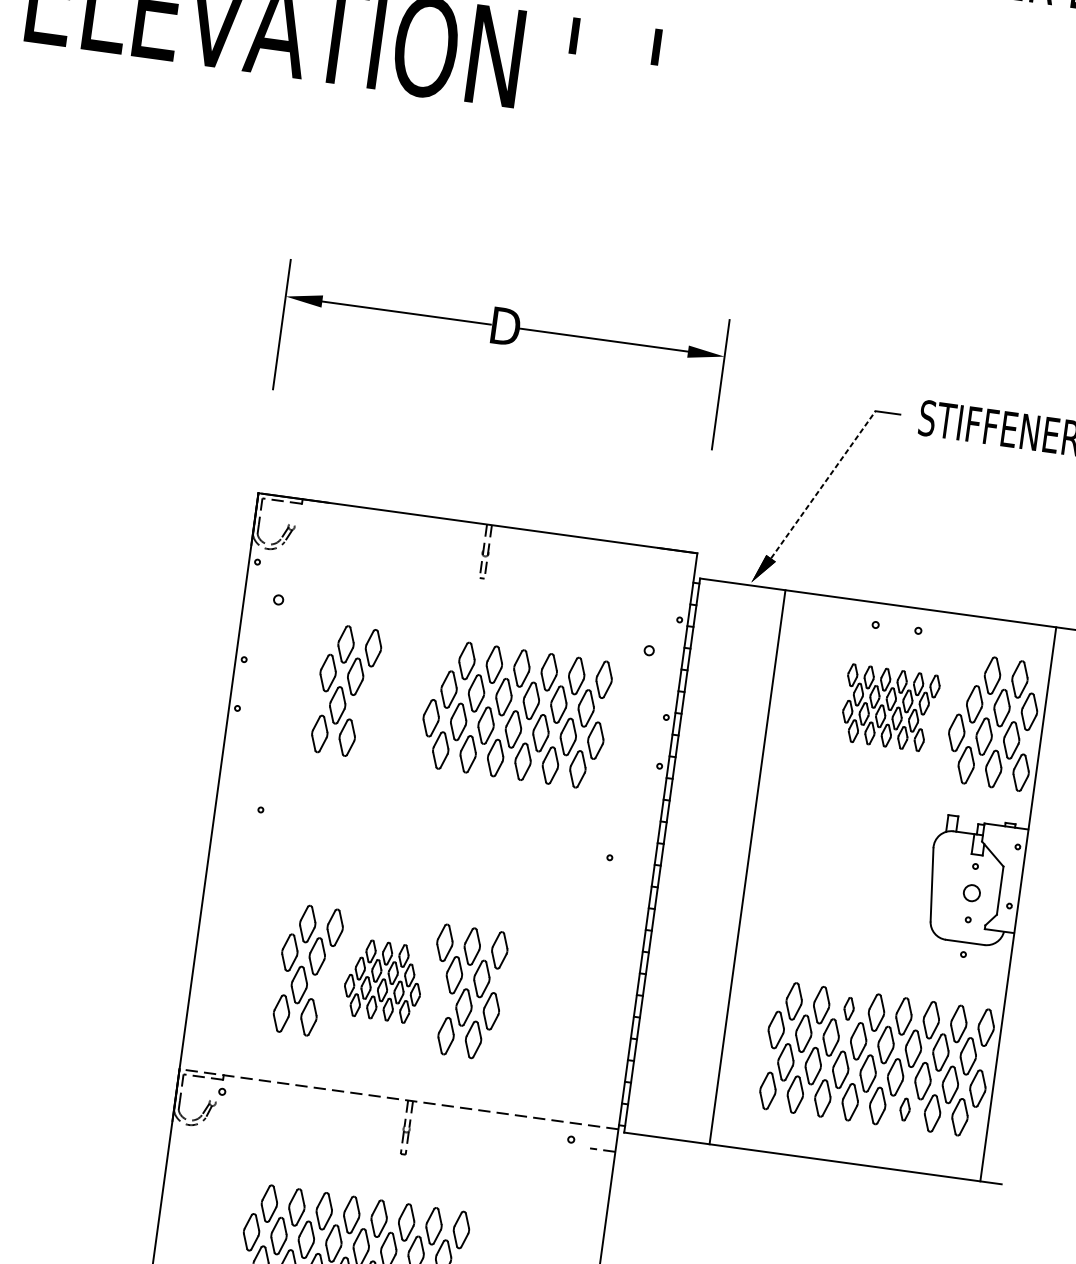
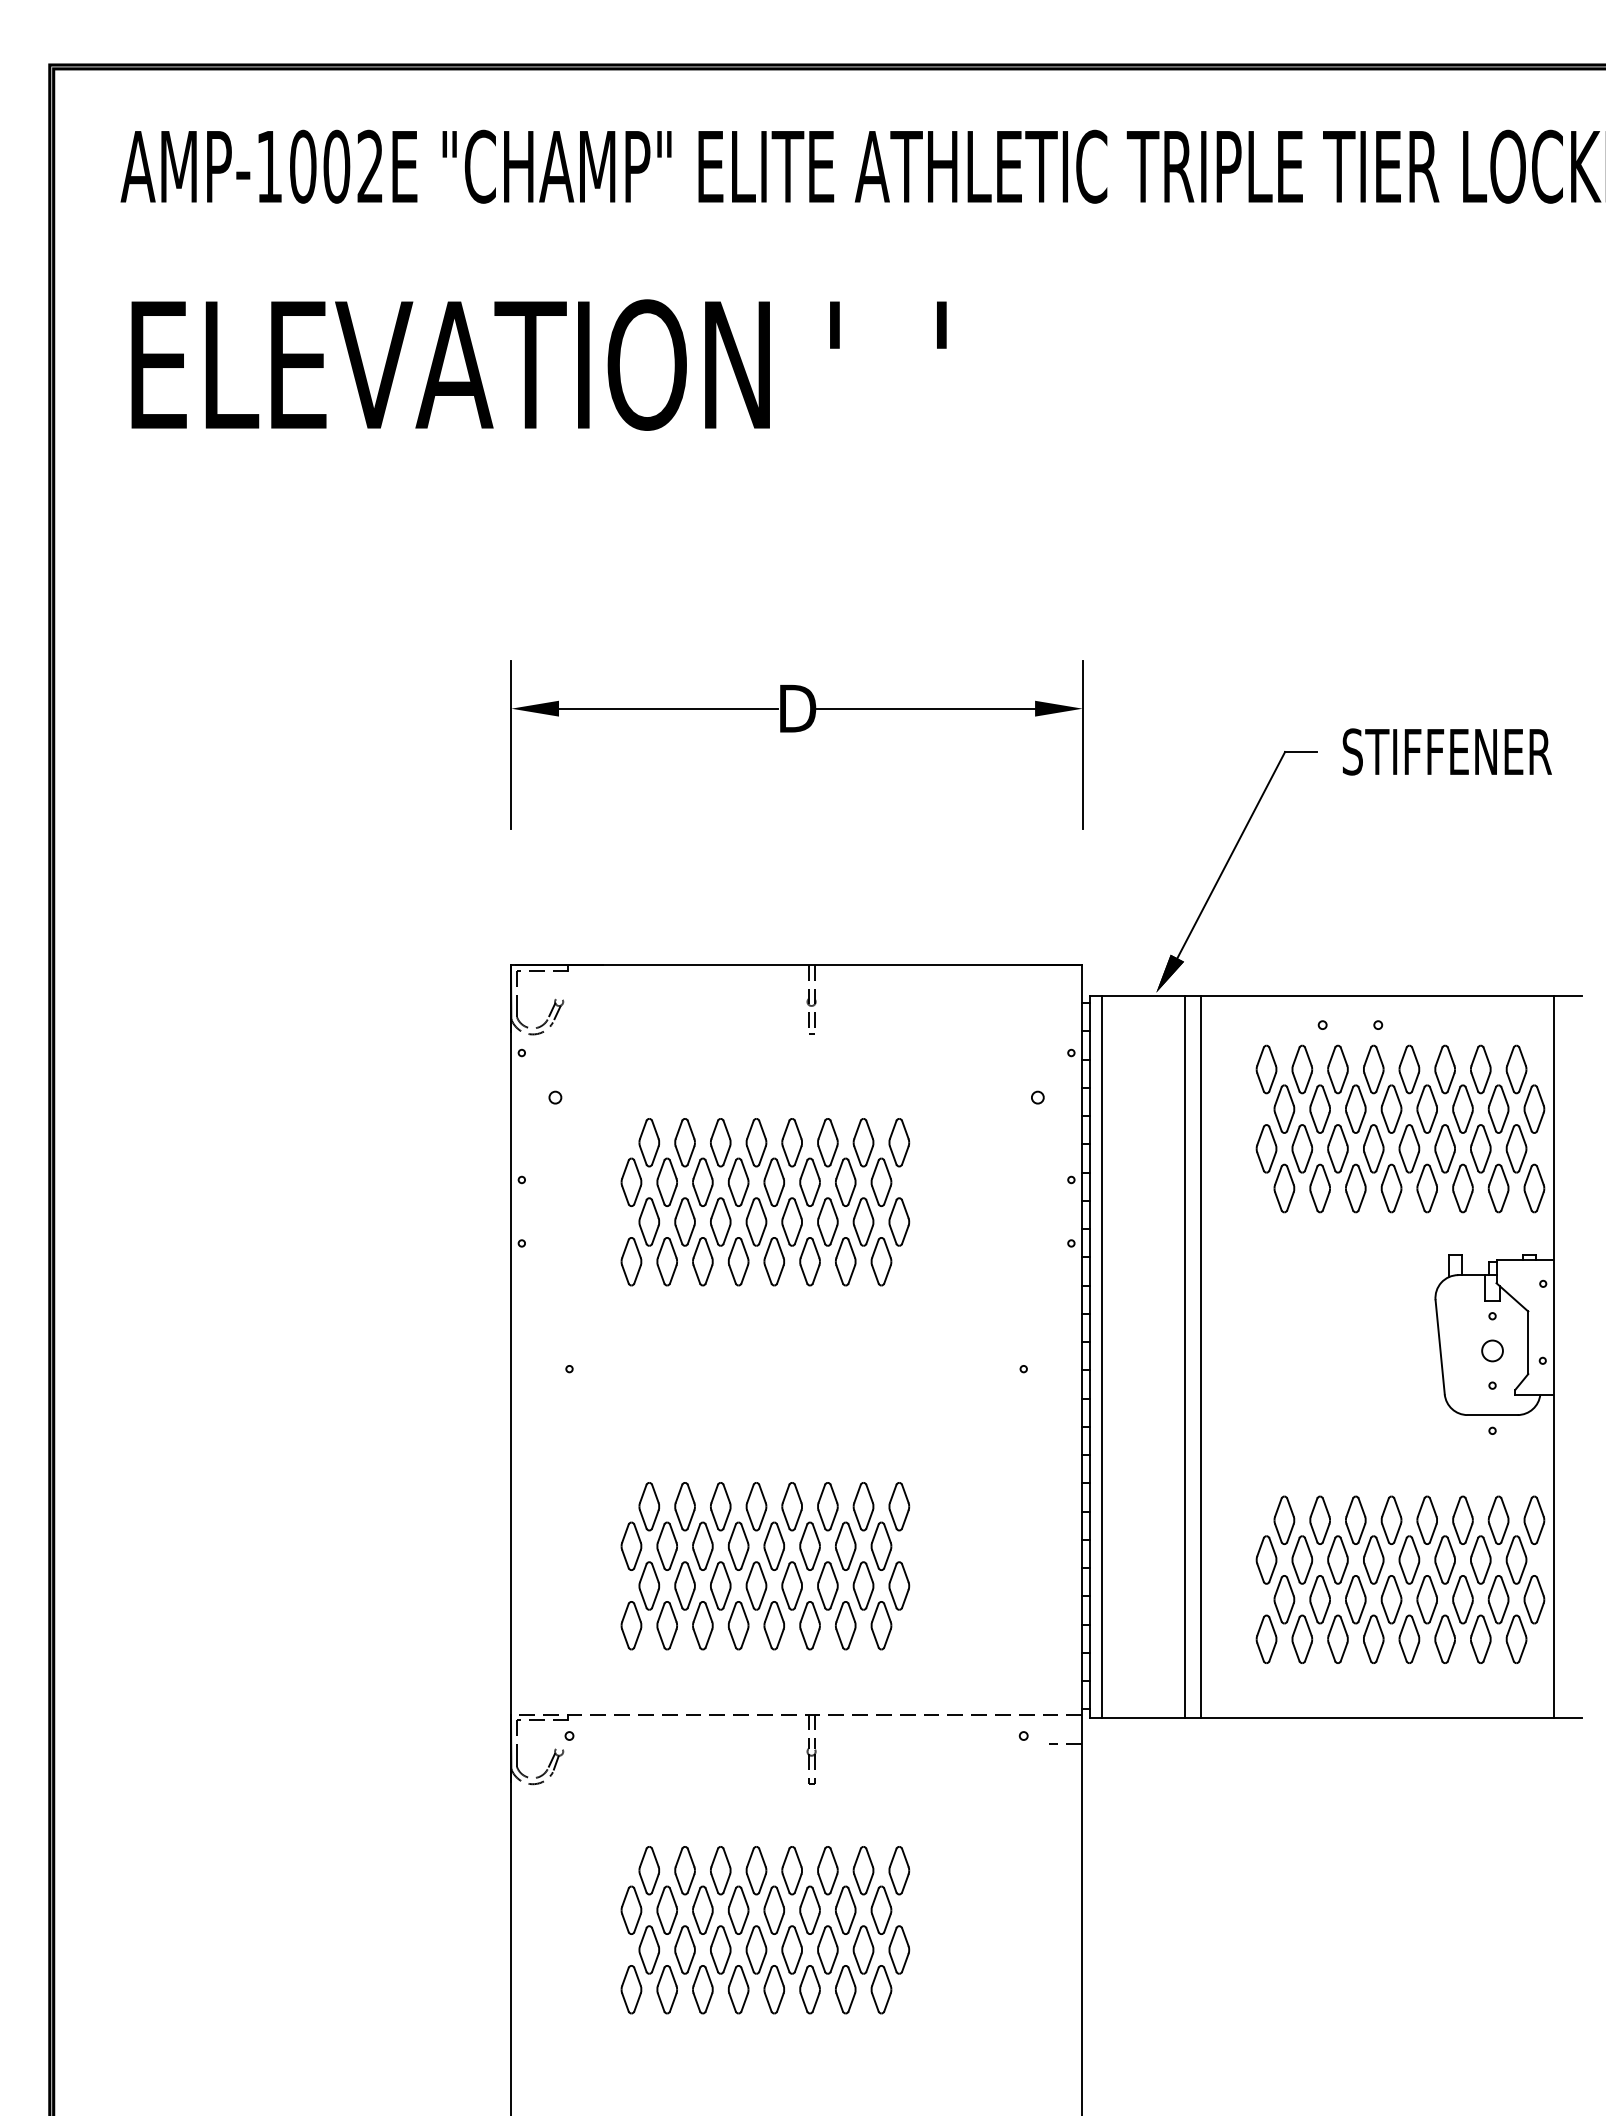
line: (823, 484) -> (1231, 854), dashed -> solid
part: (890, 707) -> (1355, 1128), size x1.67
part: (515, 714) -> (792, 1202), moved
line: (671, 856) -> (1102, 1356), added
line: (735, 865) -> (1185, 1356), added
part: (383, 981) -> (756, 1566), size x1.67
part: (848, 1008) -> (1355, 1519), size x1.67
part: (904, 1109) -> (1444, 1638), size x1.67

